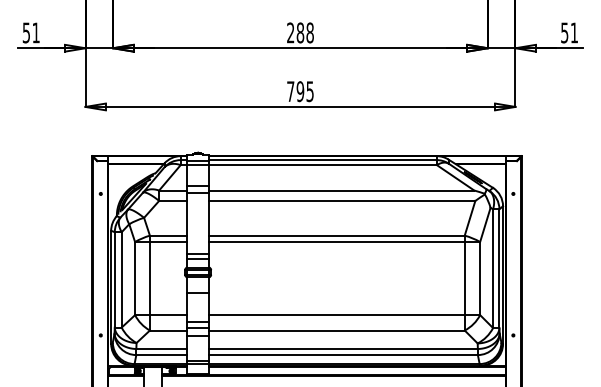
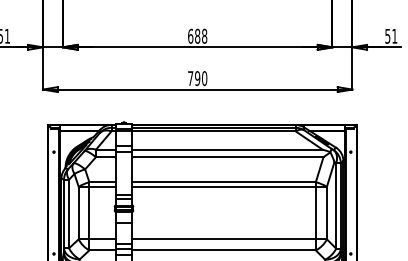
text: (290, 32) -> (190, 36), 288 -> 688
text: (309, 91) -> (204, 78), 795 -> 790

